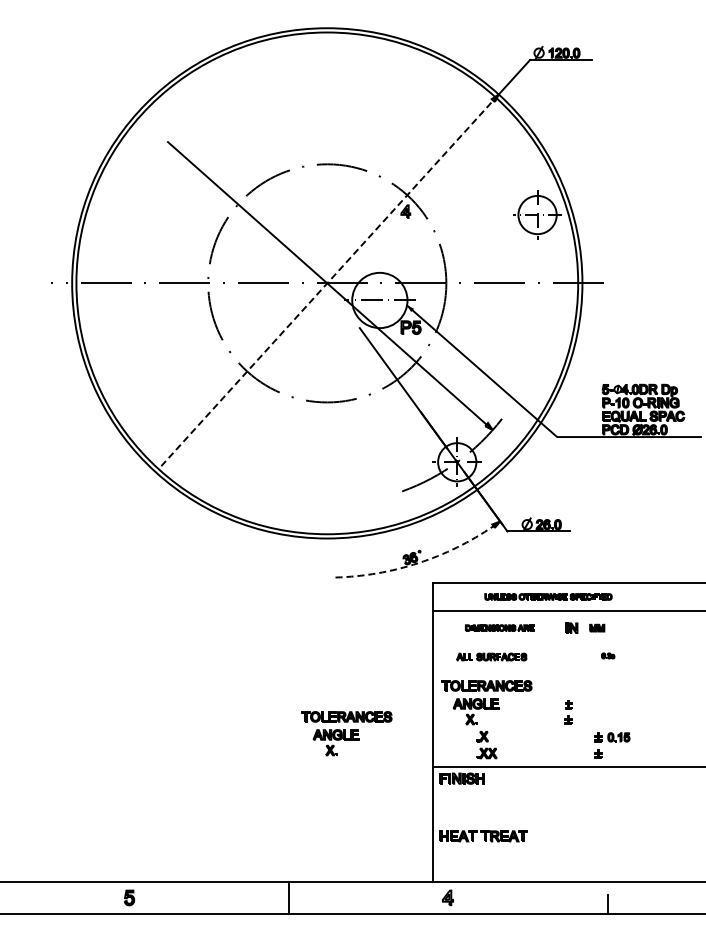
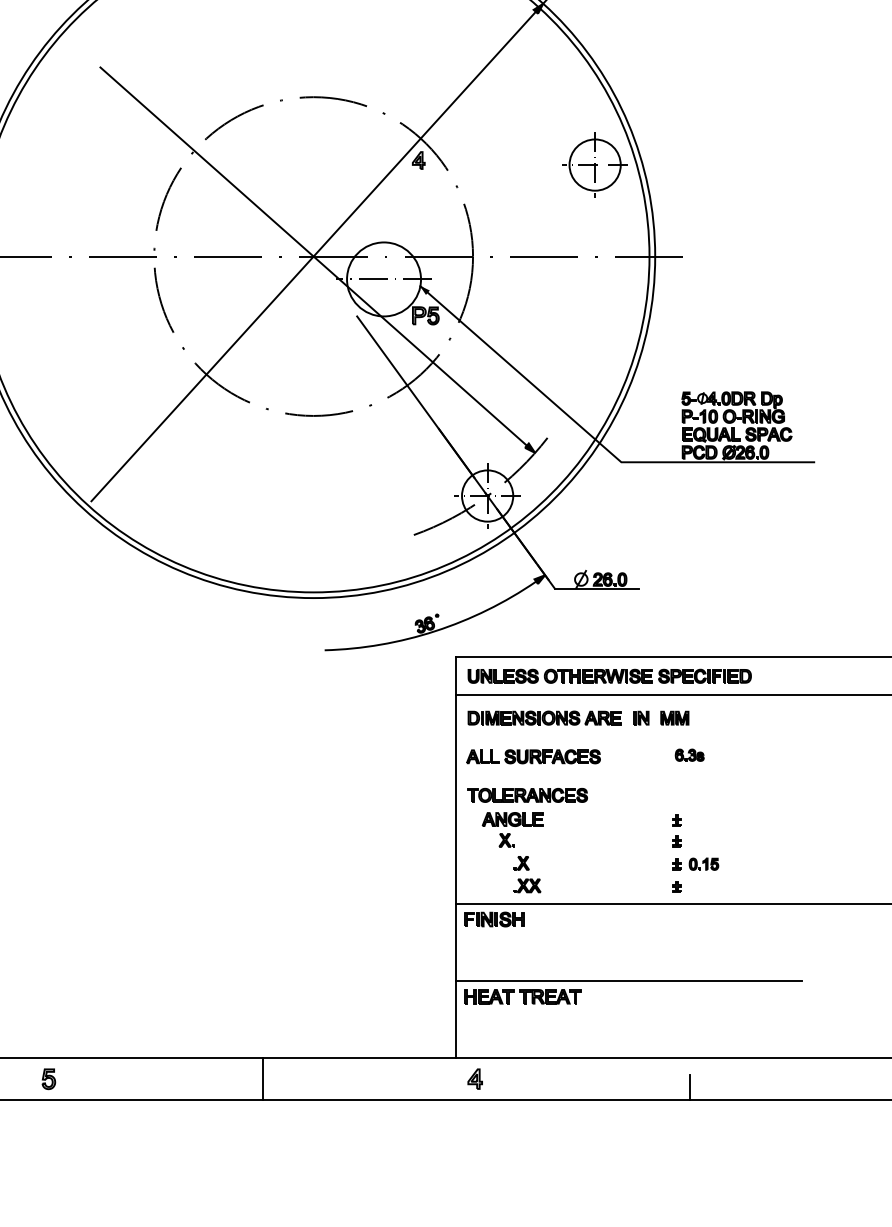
line: (327, 283) -> (313, 256), dashed -> solid
arc: (418, 563) -> (435, 631), dashed -> solid
part: (548, 596) -> (609, 675), size x1.67
part: (499, 627) -> (544, 717), size x1.67
part: (597, 627) -> (675, 717), size x1.43
part: (607, 655) -> (688, 754), size x1.67
part: (491, 656) -> (533, 756), size x1.43
part: (568, 712) -> (676, 830), moved
part: (346, 733) -> (339, 859), removed
line: (562, 824) -> (628, 980), added

